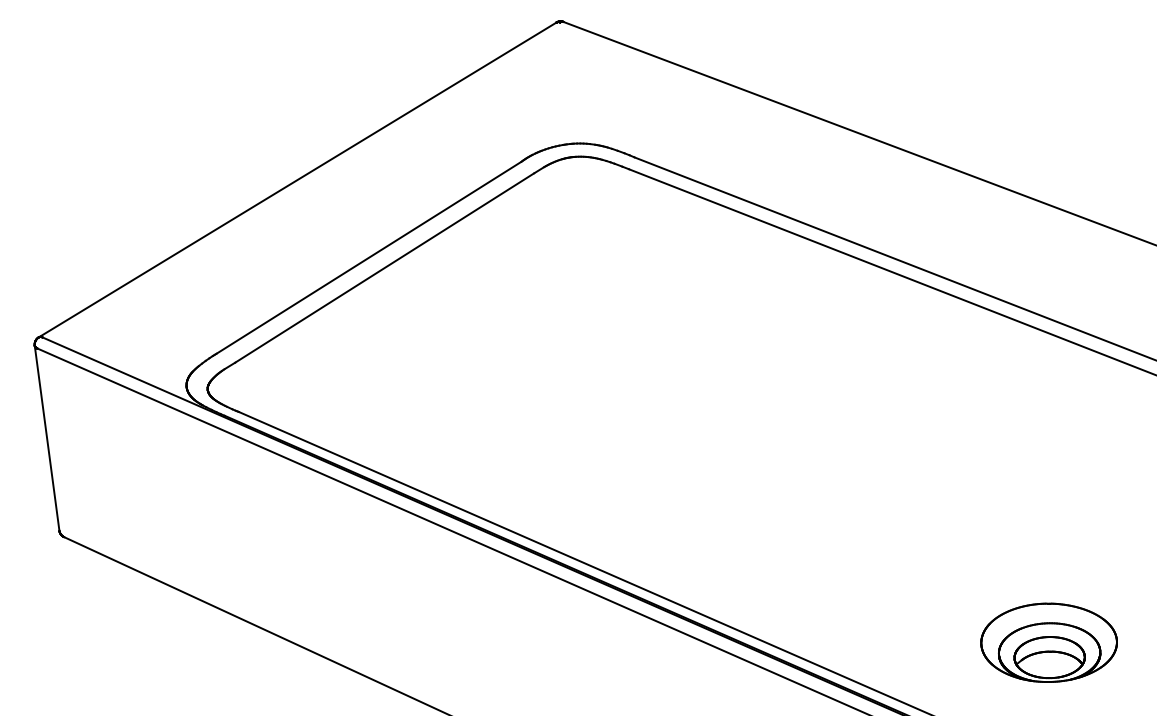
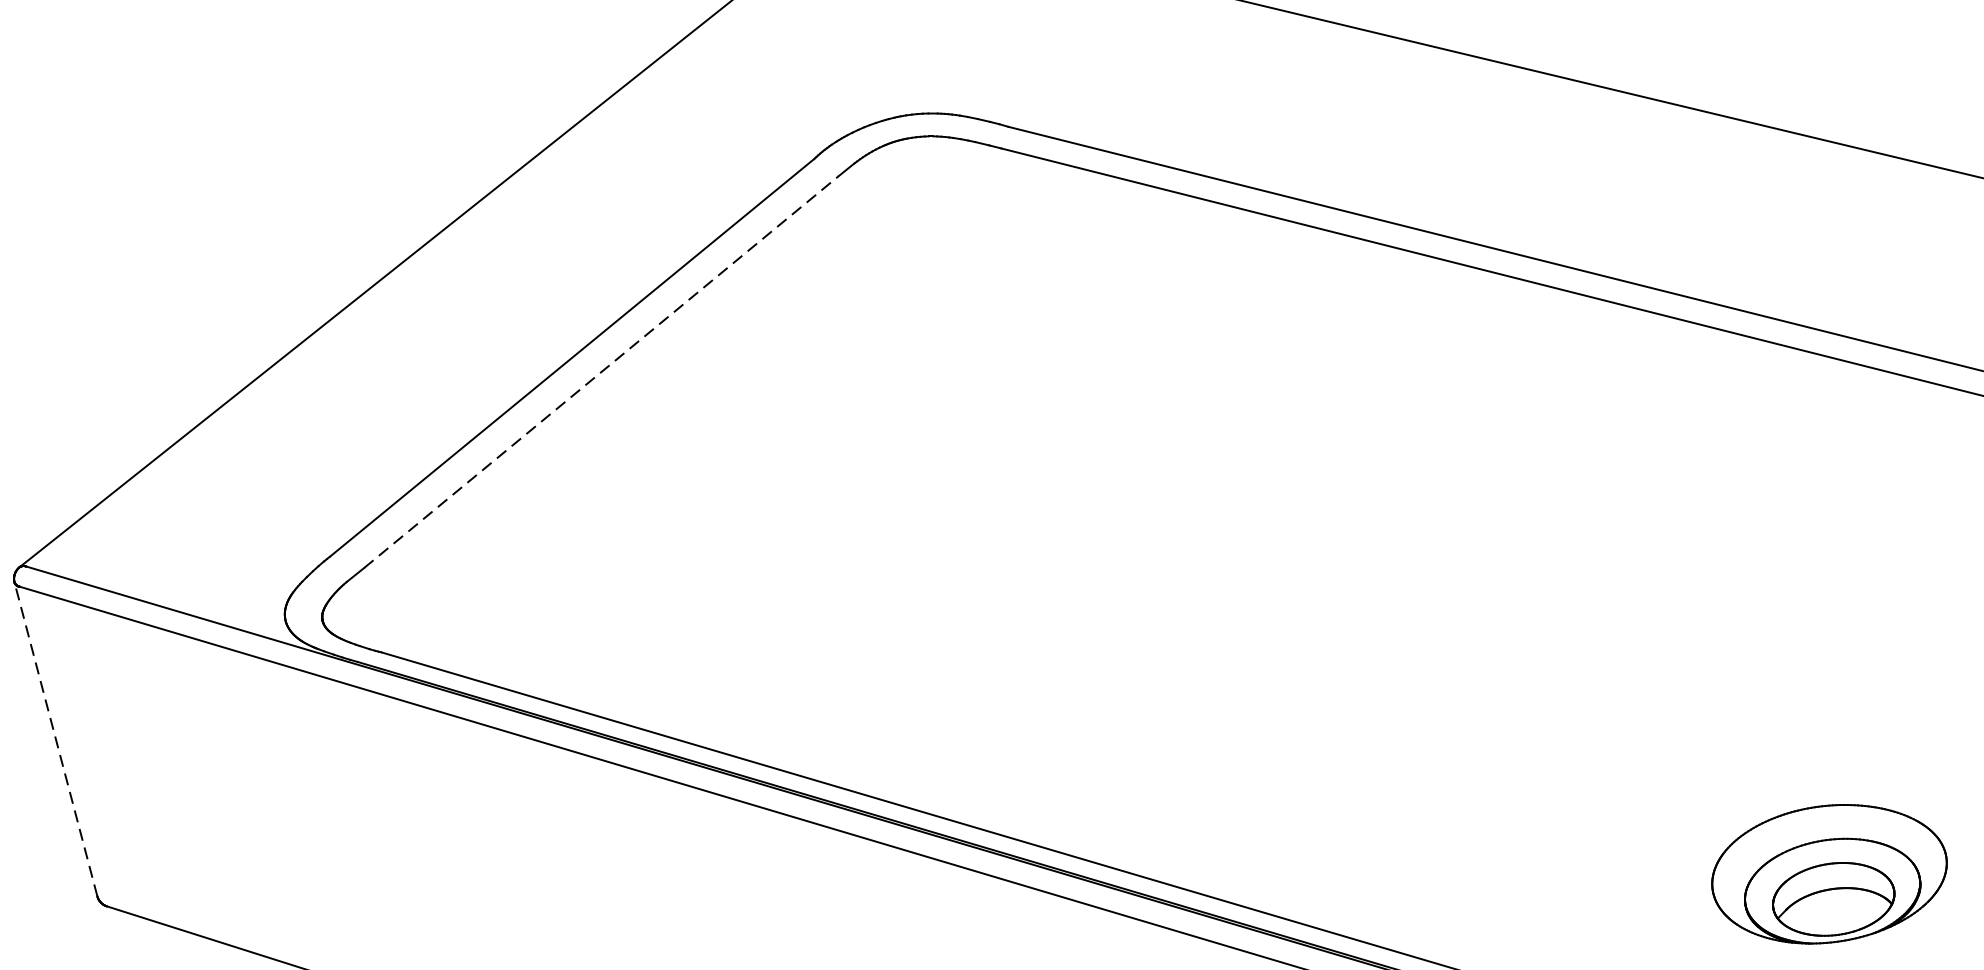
line: (384, 268) -> (601, 373), solid -> dashed
line: (47, 437) -> (56, 738), solid -> dashed

